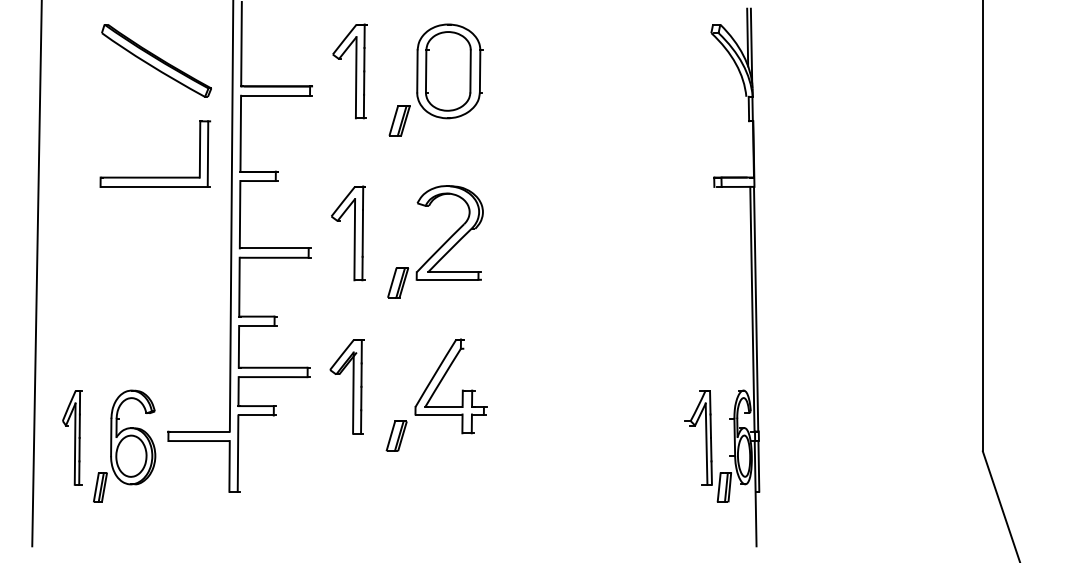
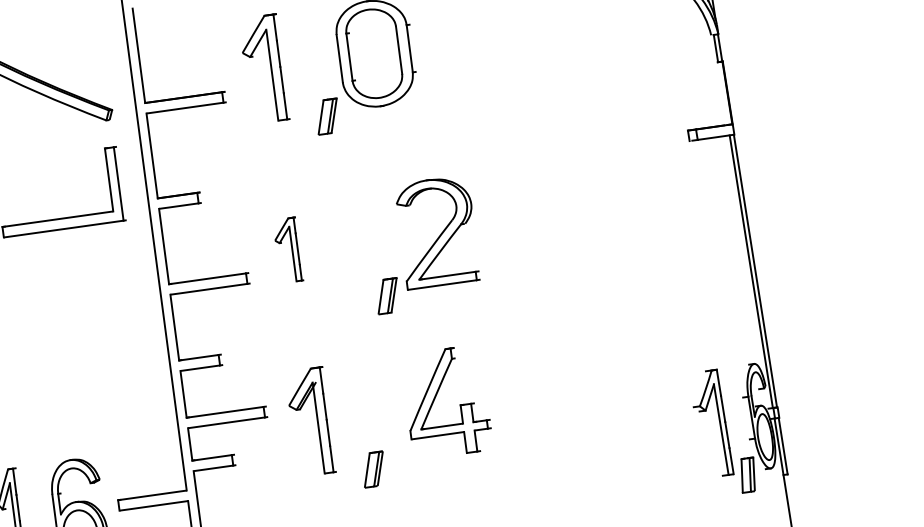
part: (348, 233) -> (288, 250), size x0.6
part: (440, 246) -> (429, 248), moved
part: (441, 382) -> (435, 399), moved

